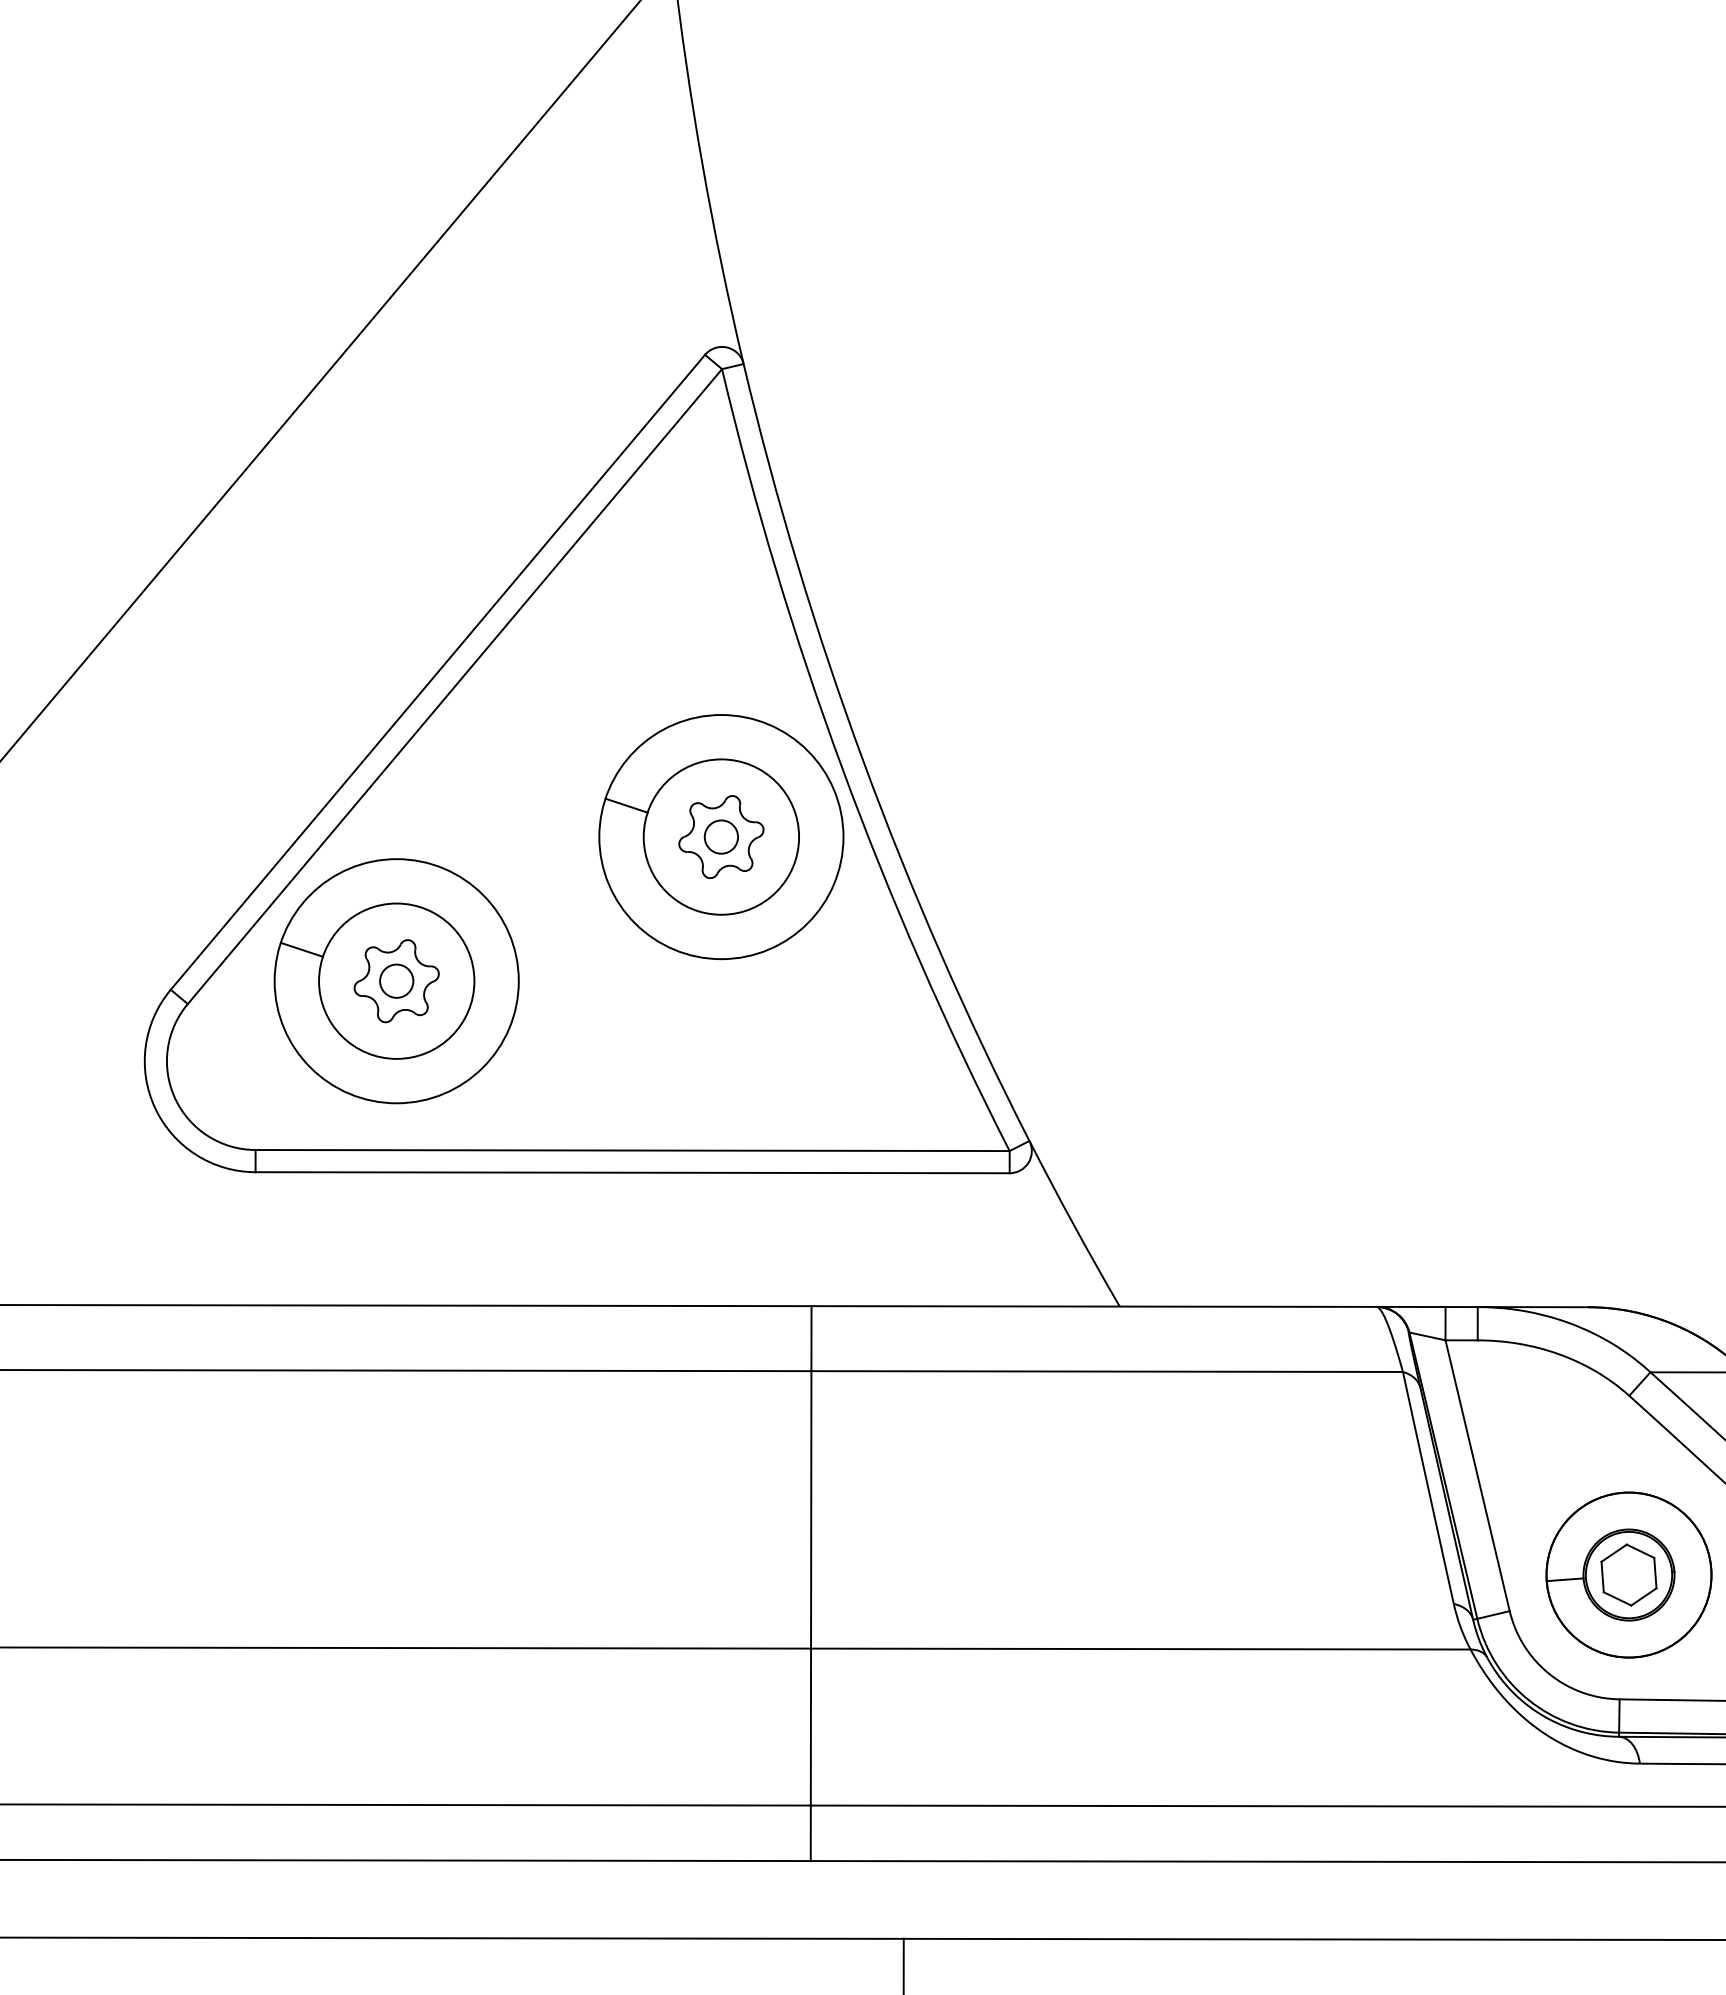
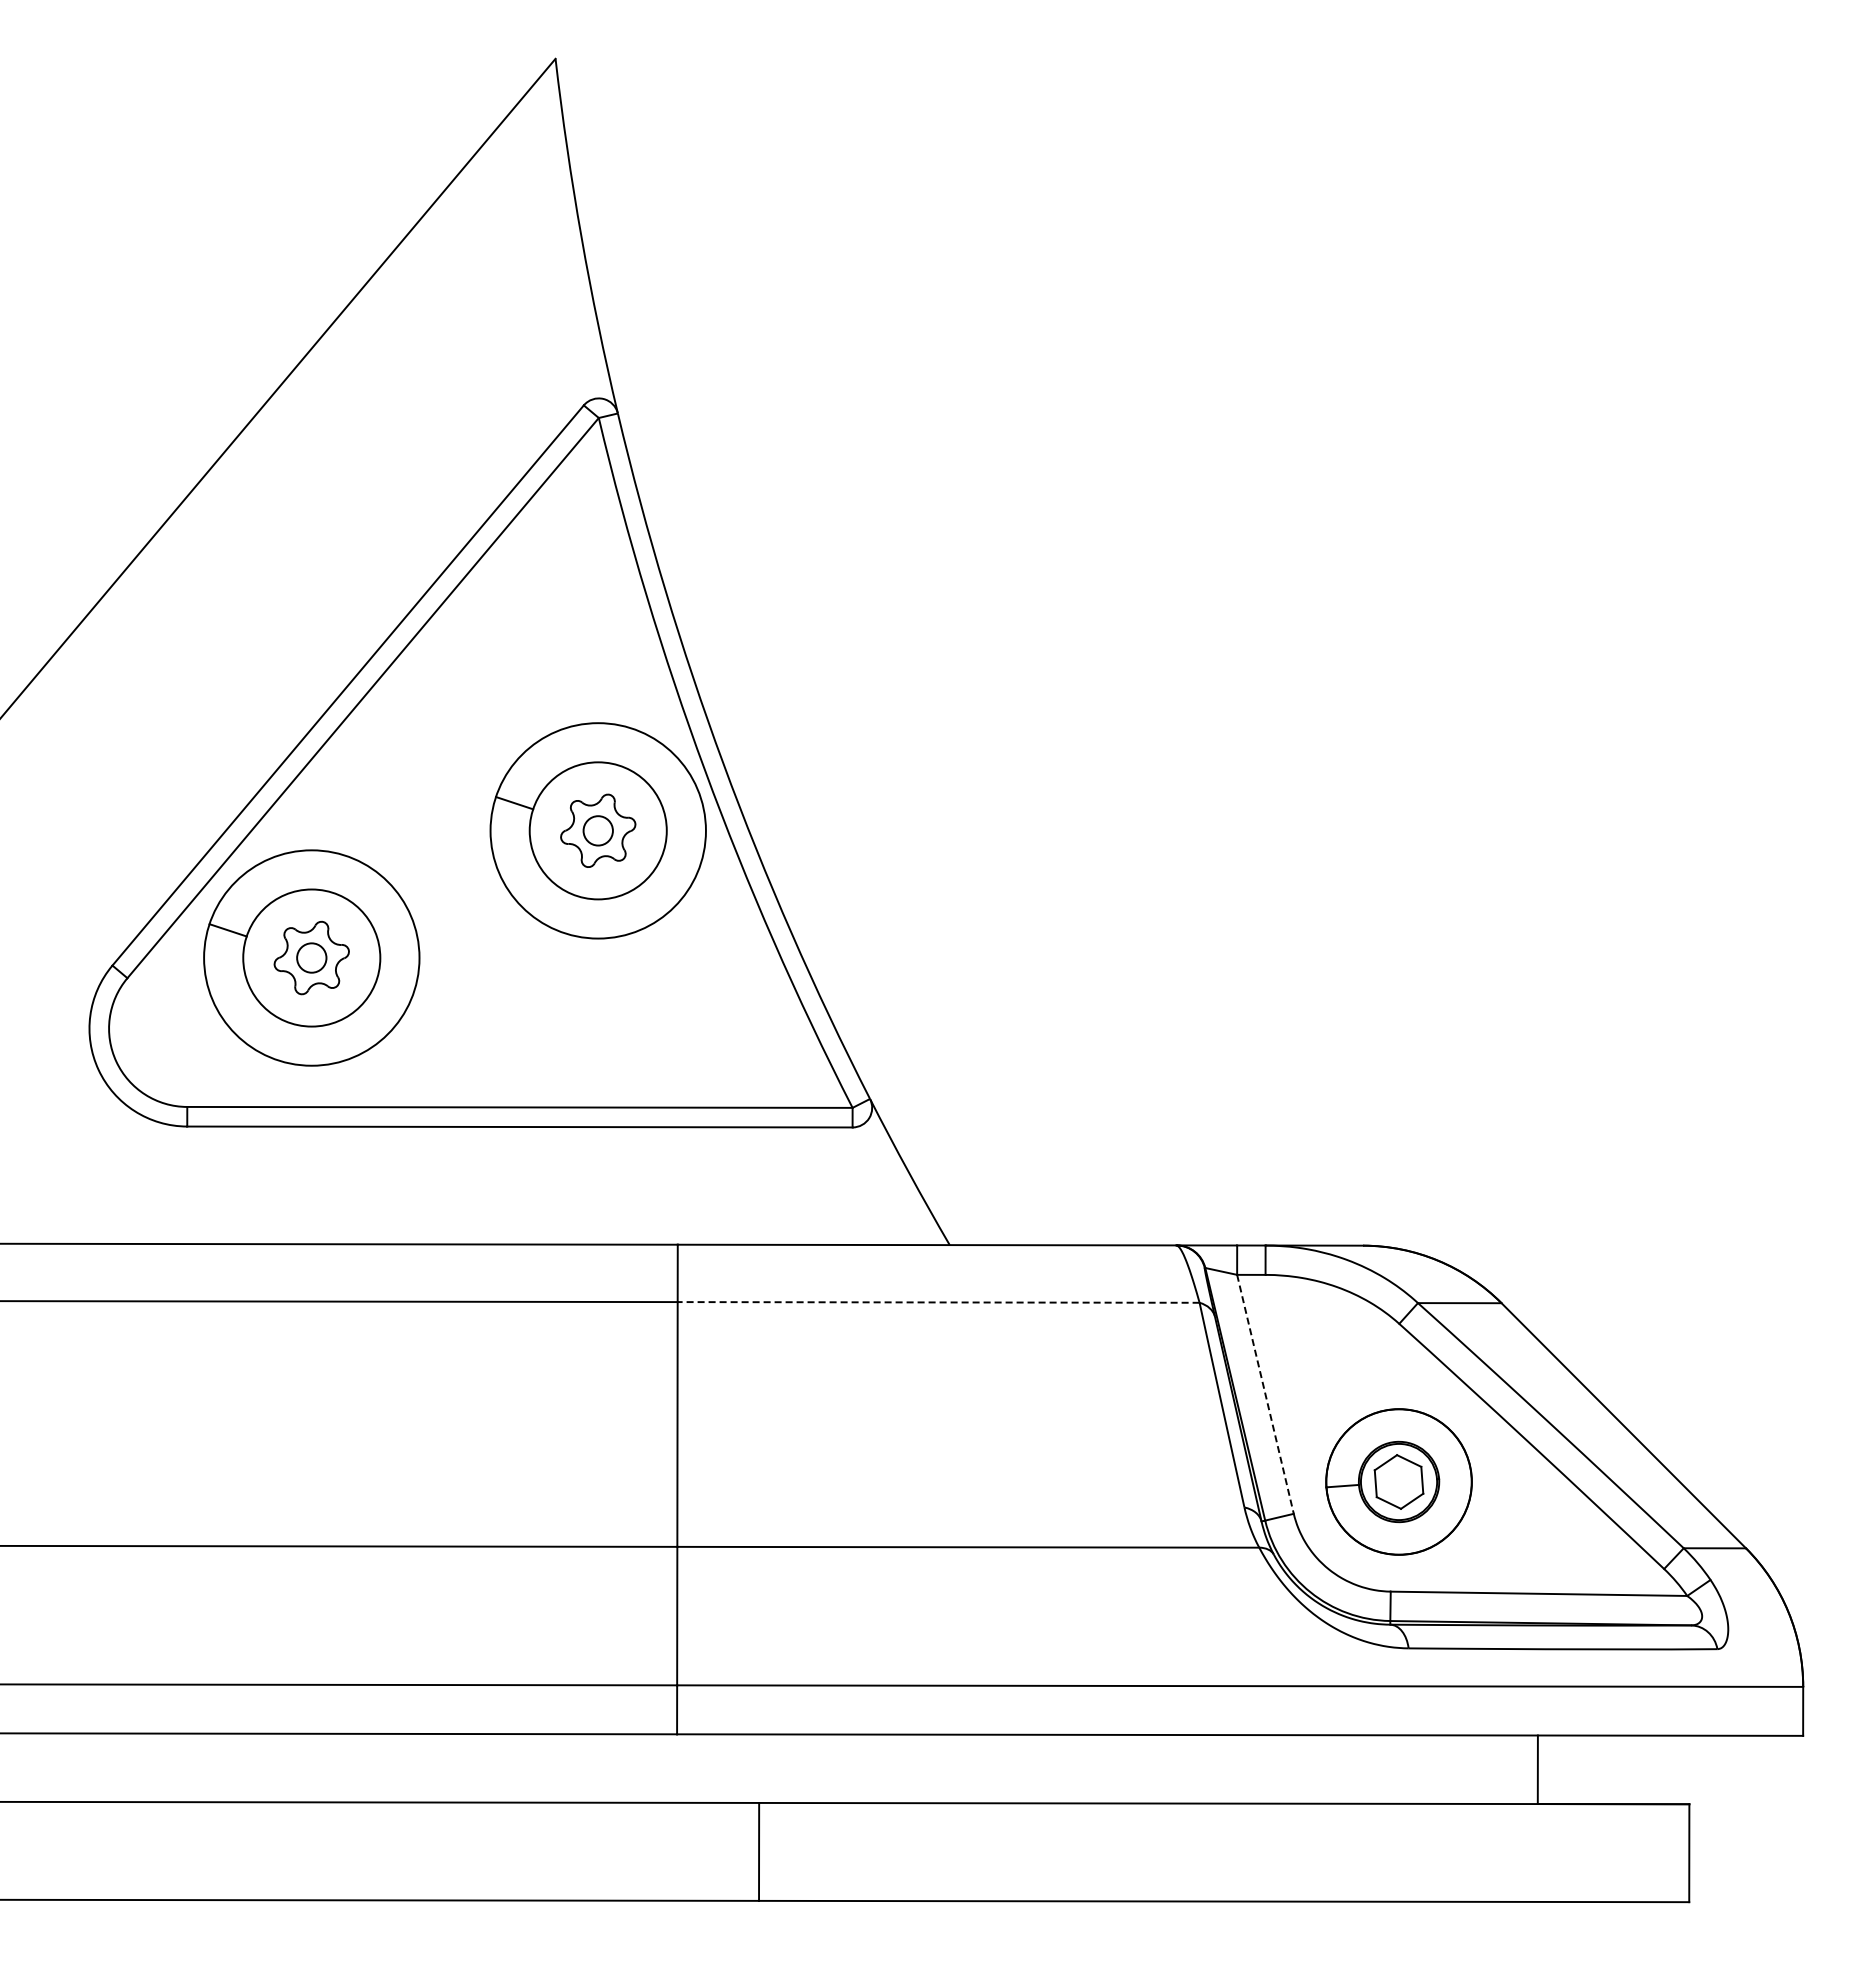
line: (1107, 1371) -> (938, 1302), solid -> dashed
line: (1477, 1475) -> (1265, 1394), solid -> dashed

